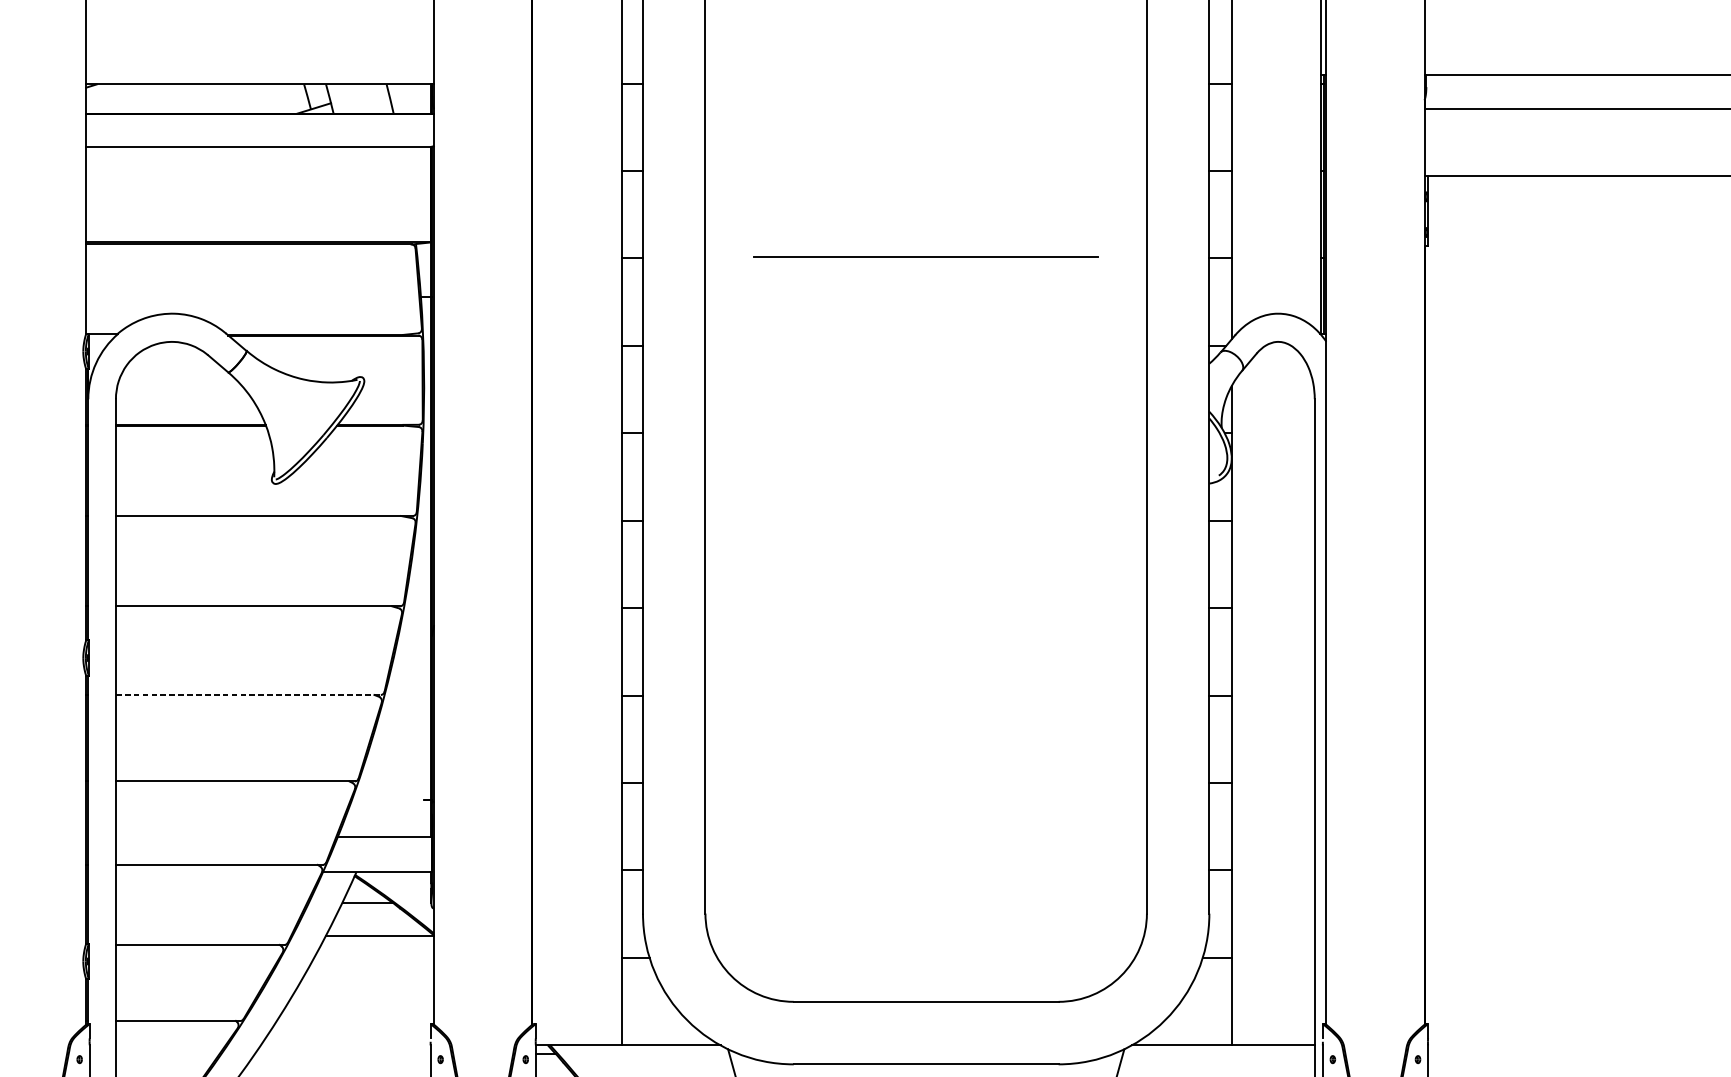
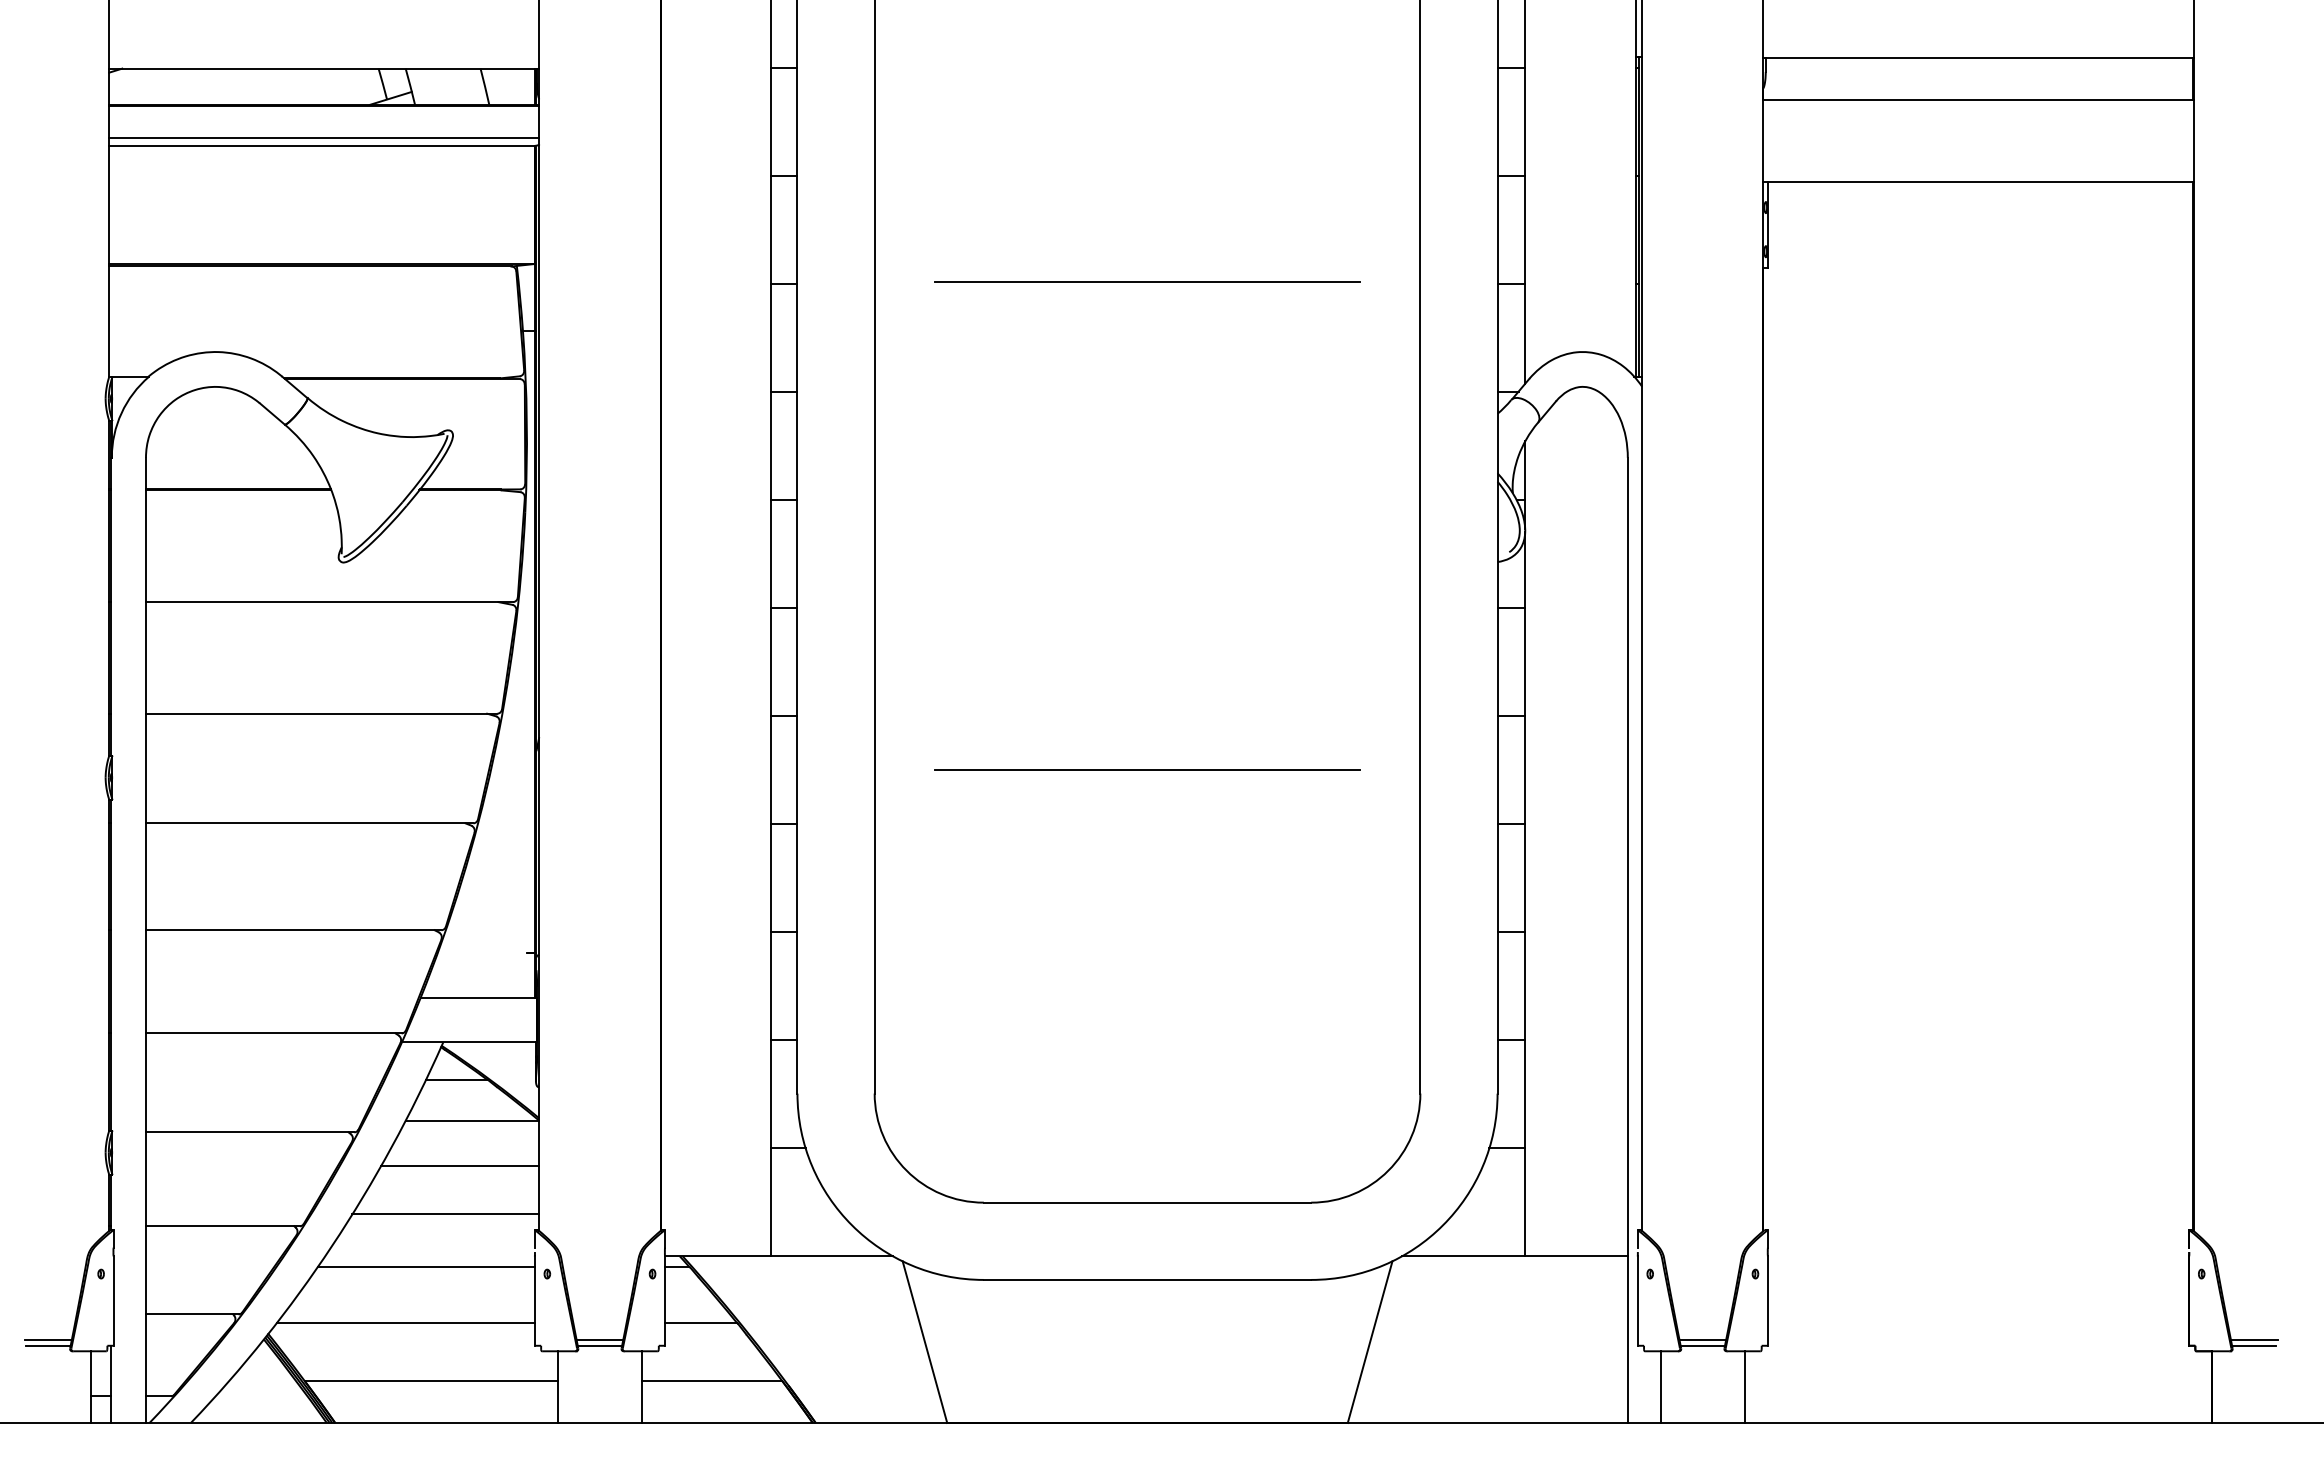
line: (260, 140) -> (324, 138), added
line: (926, 652) -> (1147, 770), added
line: (248, 695) -> (309, 823), dashed -> solid
line: (370, 971) -> (460, 1165), added
line: (358, 1011) -> (445, 1214), added
line: (342, 1054) -> (425, 1267), added

